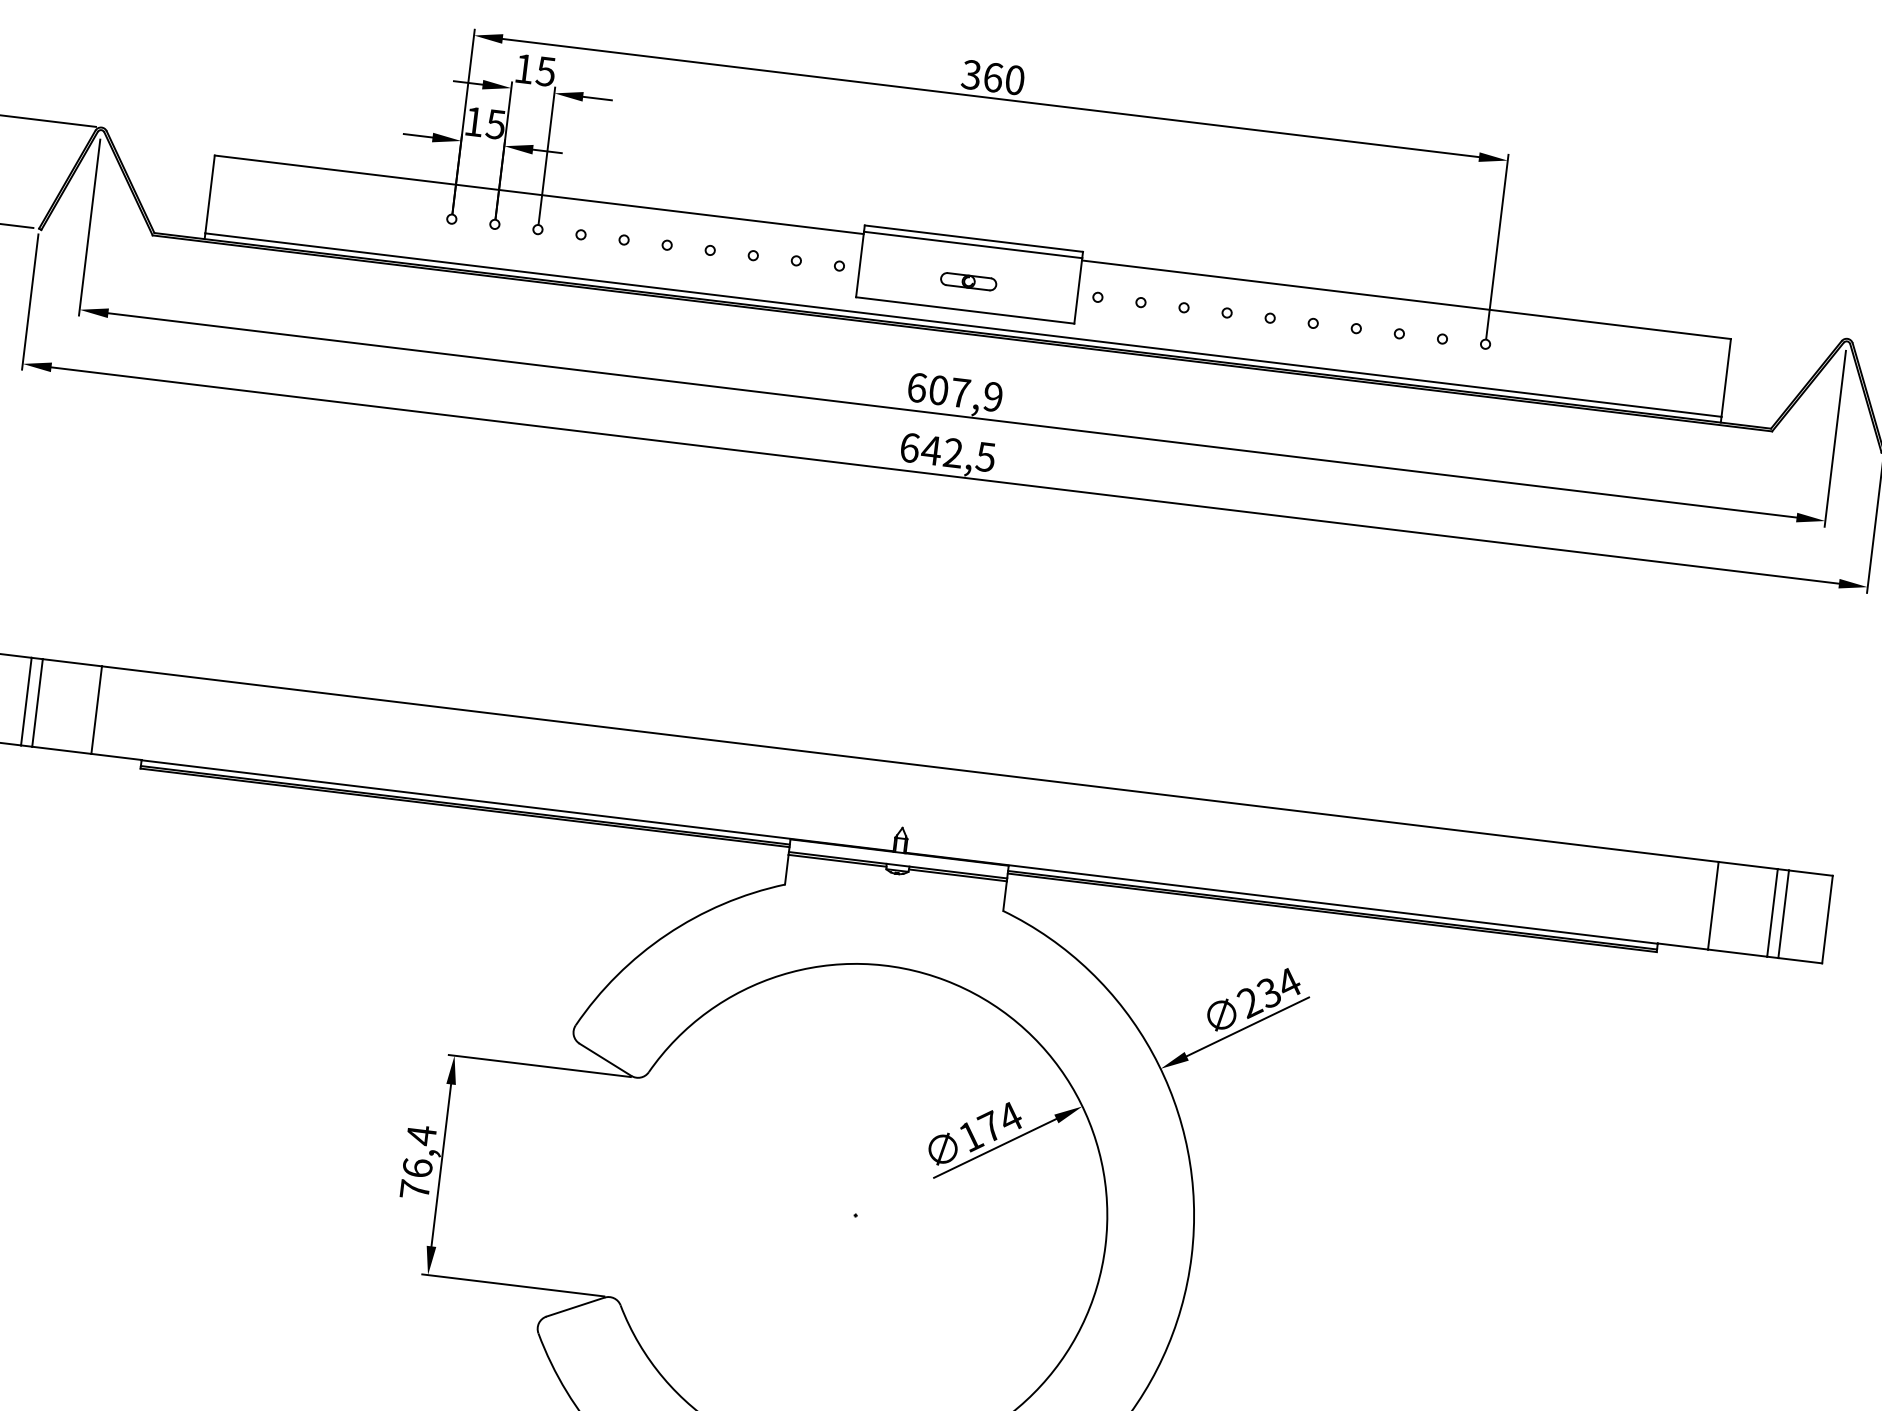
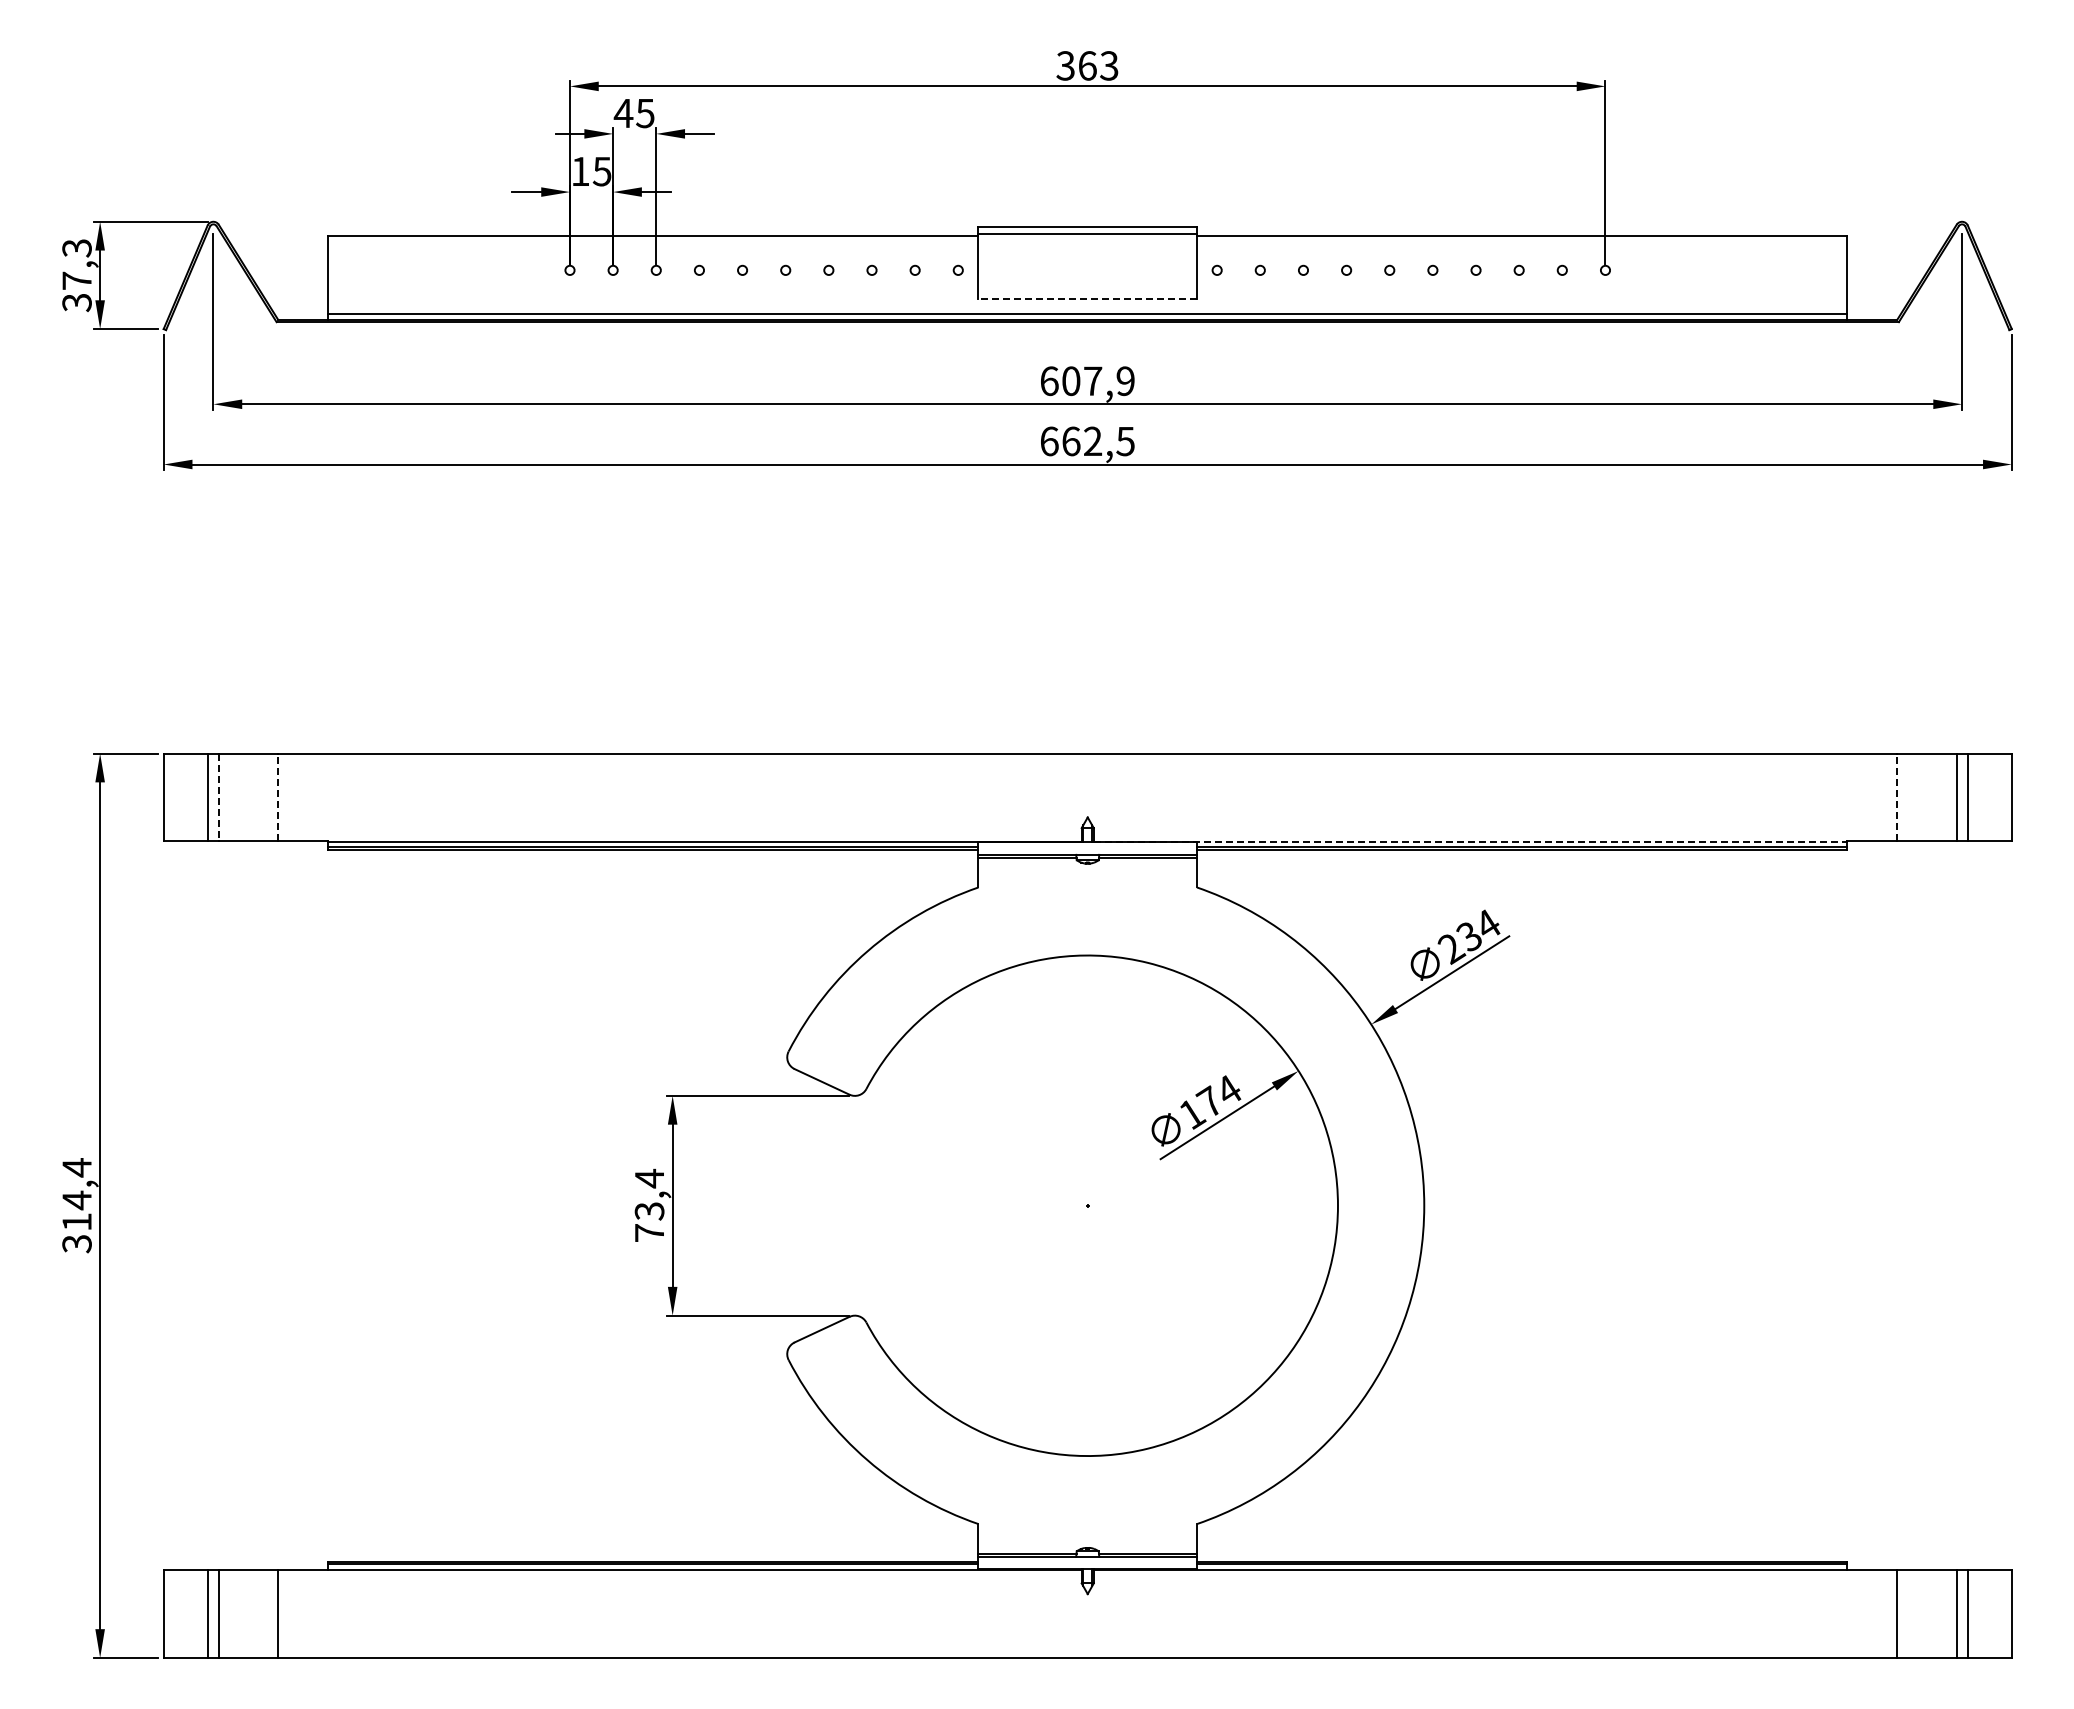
text: (524, 69) -> (623, 113), 15 -> 45
text: (1015, 79) -> (1109, 65), 360 -> 363
part: (968, 281) -> (1087, 270), removed
line: (964, 310) -> (1087, 299), solid -> dashed
text: (930, 450) -> (1070, 441), 642,5 -> 662,5
line: (37, 702) -> (218, 797), solid -> dashed
line: (97, 710) -> (278, 797), solid -> dashed
line: (1281, 898) -> (1470, 841), solid -> dashed
line: (1713, 905) -> (1897, 797), solid -> dashed
text: (417, 1168) -> (649, 1211), 76,4 -> 73,4

